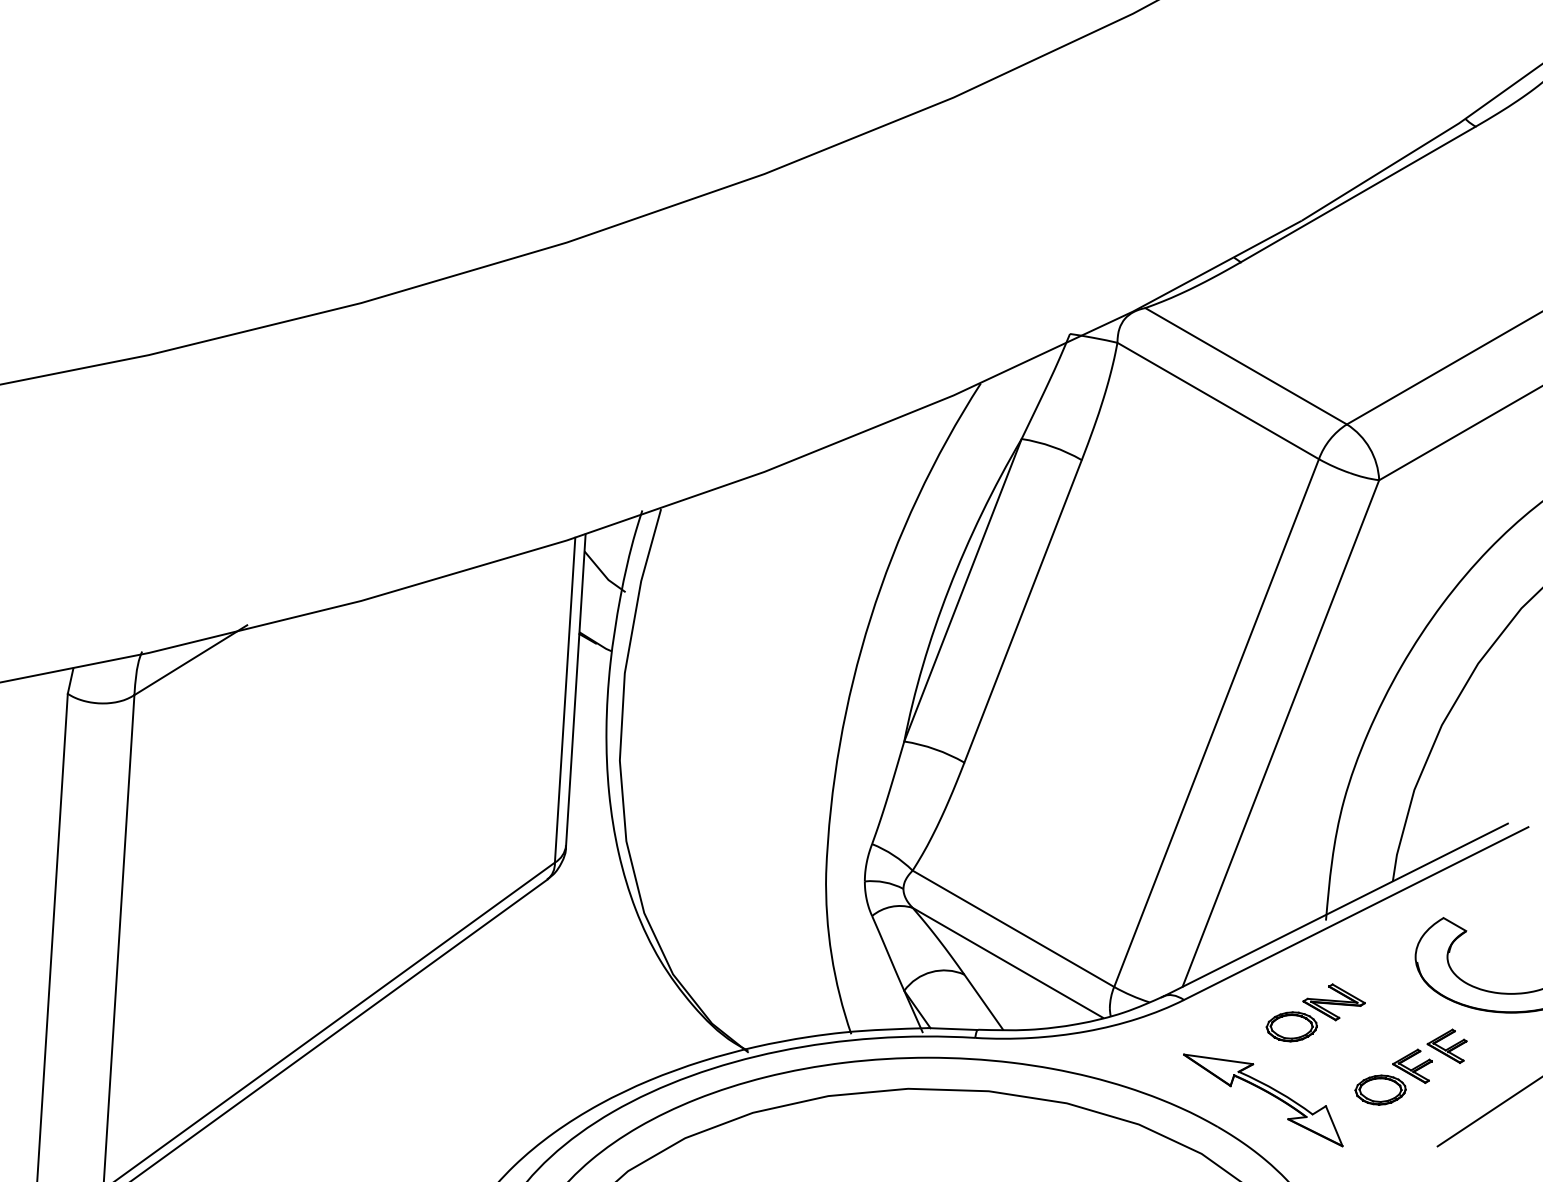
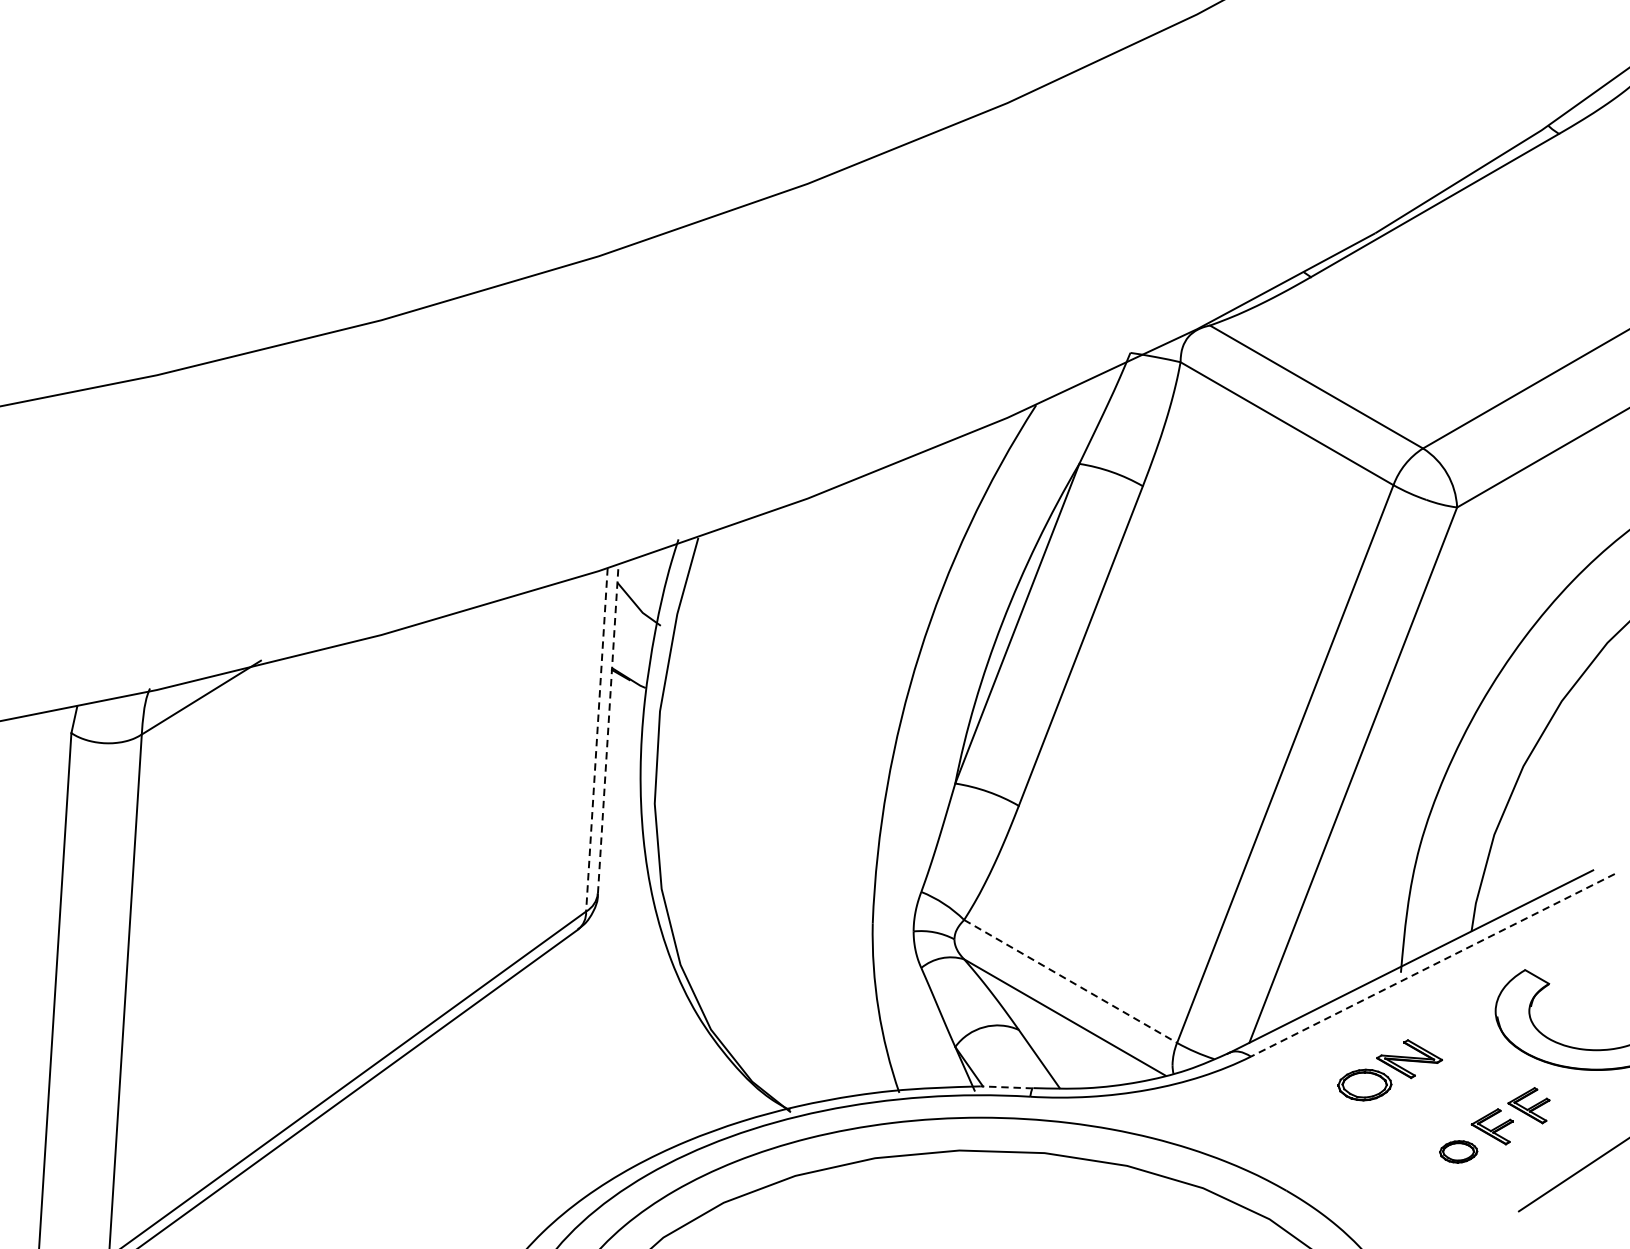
line: (575, 690) -> (607, 729), solid -> dashed
line: (565, 700) -> (597, 740), solid -> dashed
line: (1356, 913) -> (1433, 965), solid -> dashed
line: (1013, 929) -> (1070, 982), solid -> dashed
line: (953, 1029) -> (1007, 1087), solid -> dashed
part: (1380, 1089) -> (1458, 1151), size x0.7
part: (1267, 1093) -> (1339, 1155), removed

